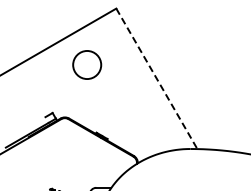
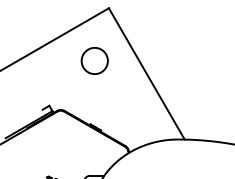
circle: (87, 64) -> (95, 60), moved
line: (157, 79) -> (147, 74), dashed -> solid

